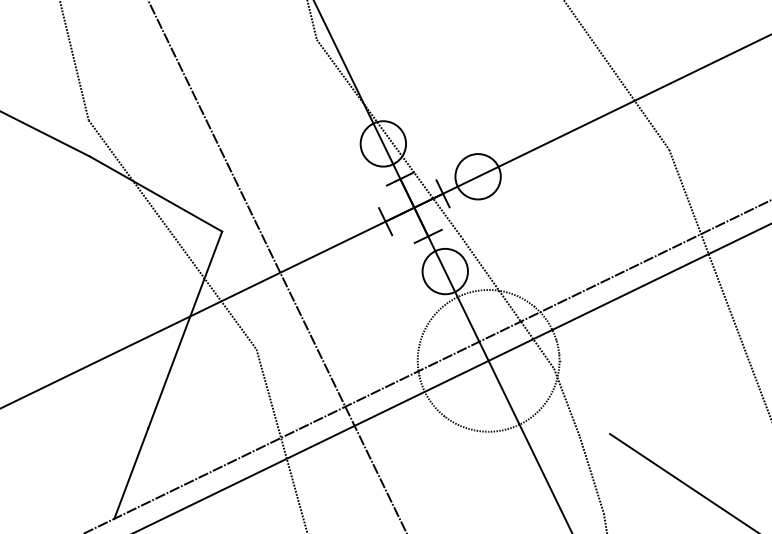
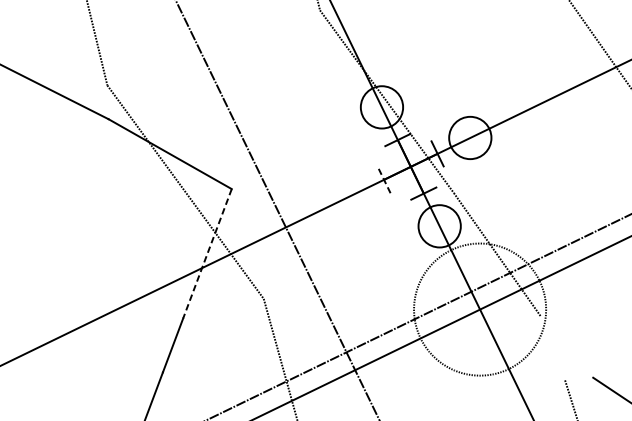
line: (385, 221) -> (383, 179), solid -> dashed
line: (195, 301) -> (206, 254), solid -> dashed
line: (566, 402) -> (552, 348), removed

